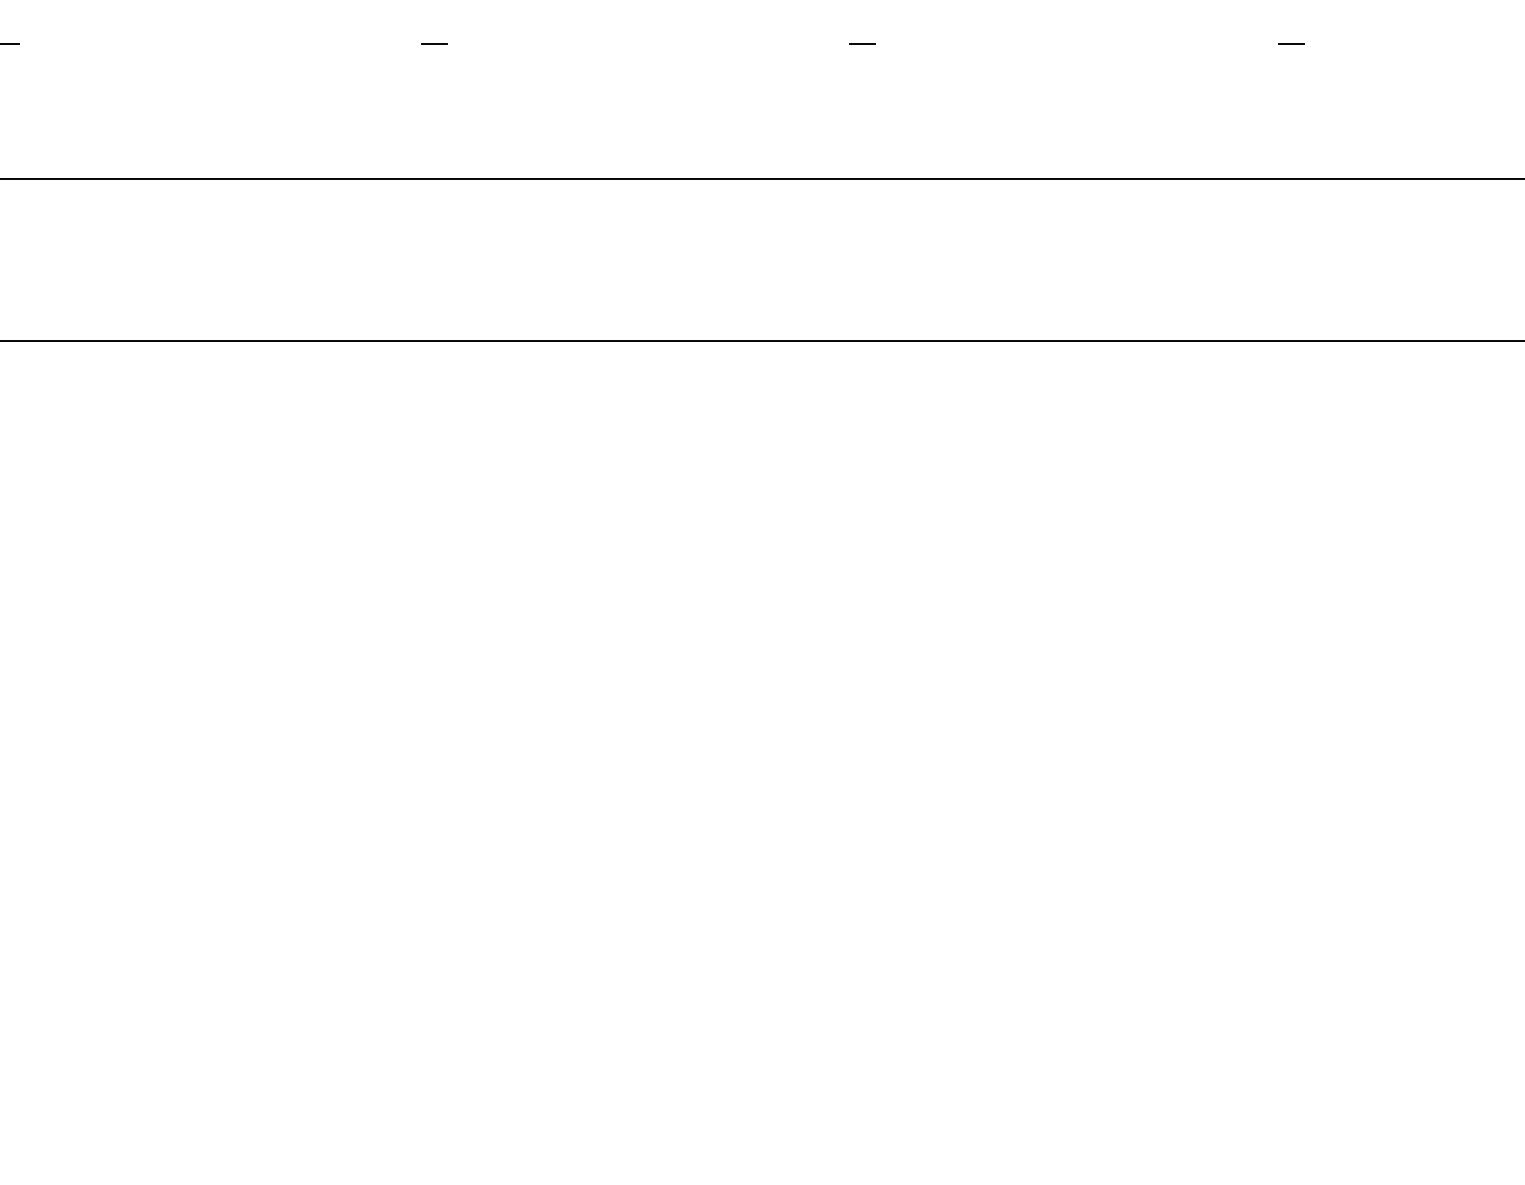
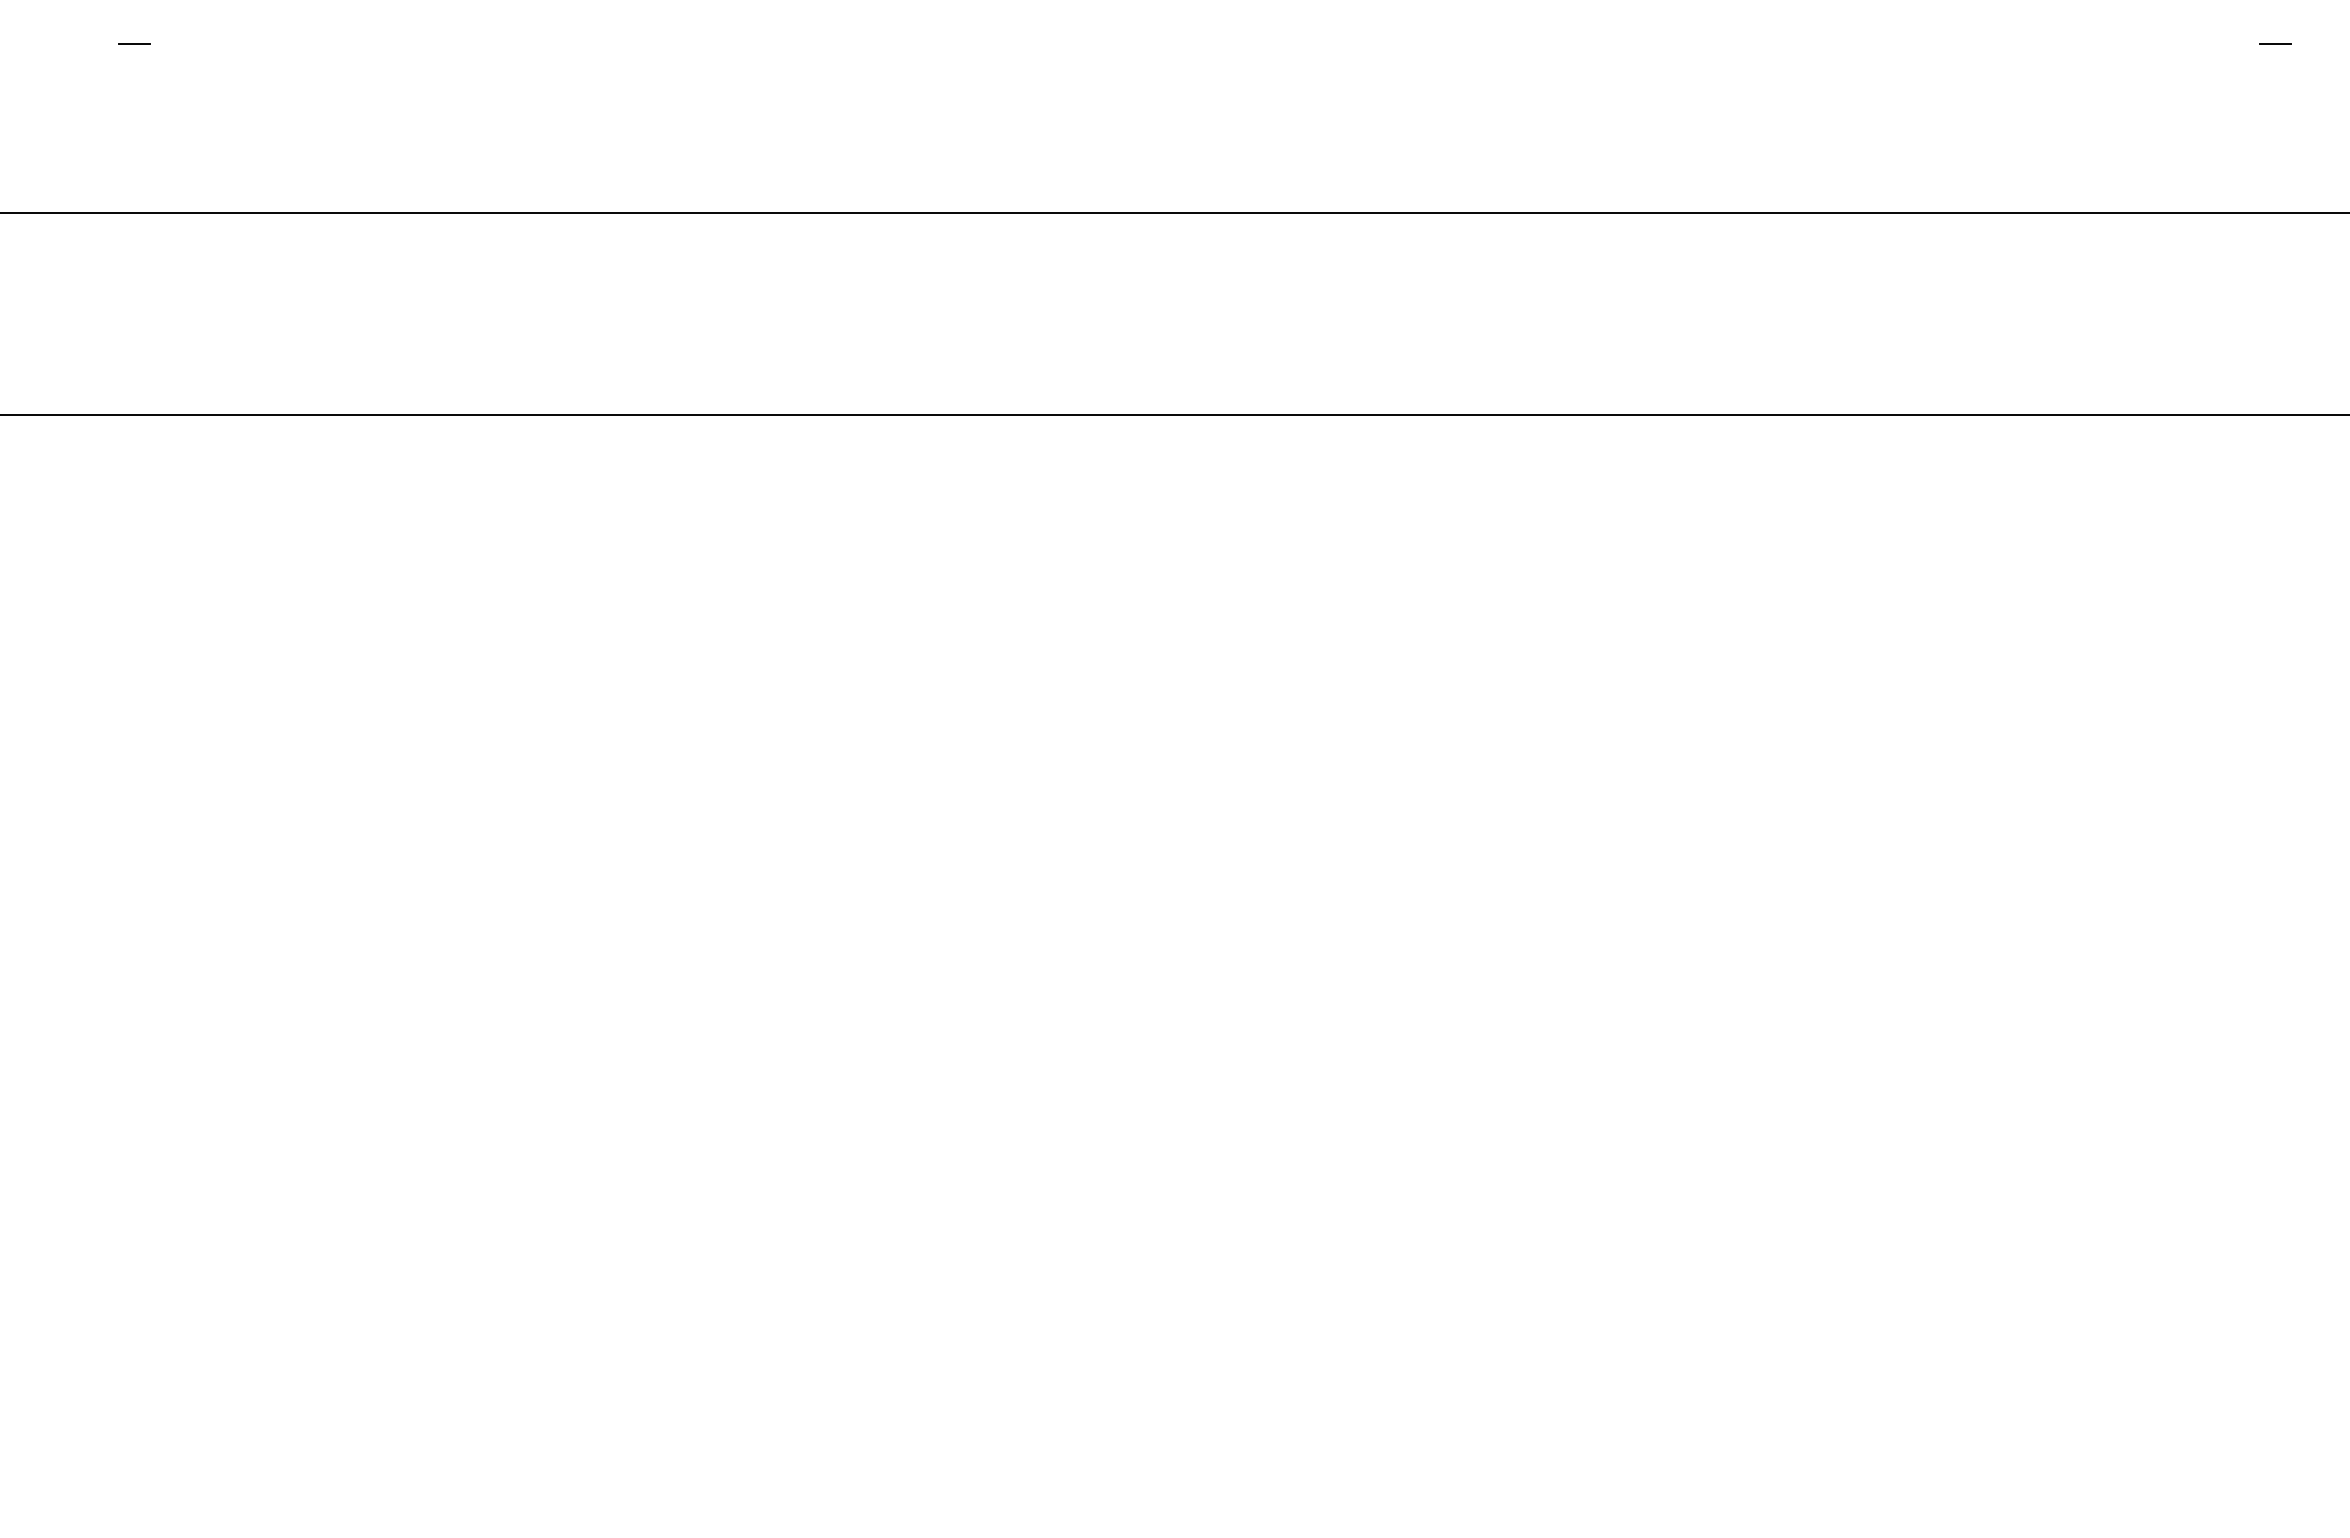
line: (434, 44) -> (669, 44), removed
line: (862, 44) -> (1204, 44), removed
line: (1291, 44) -> (1740, 44), removed

